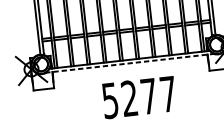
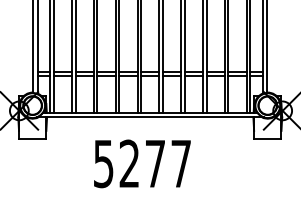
line: (130, 63) -> (150, 117), dashed -> solid
text: (139, 97) -> (142, 163), moved

